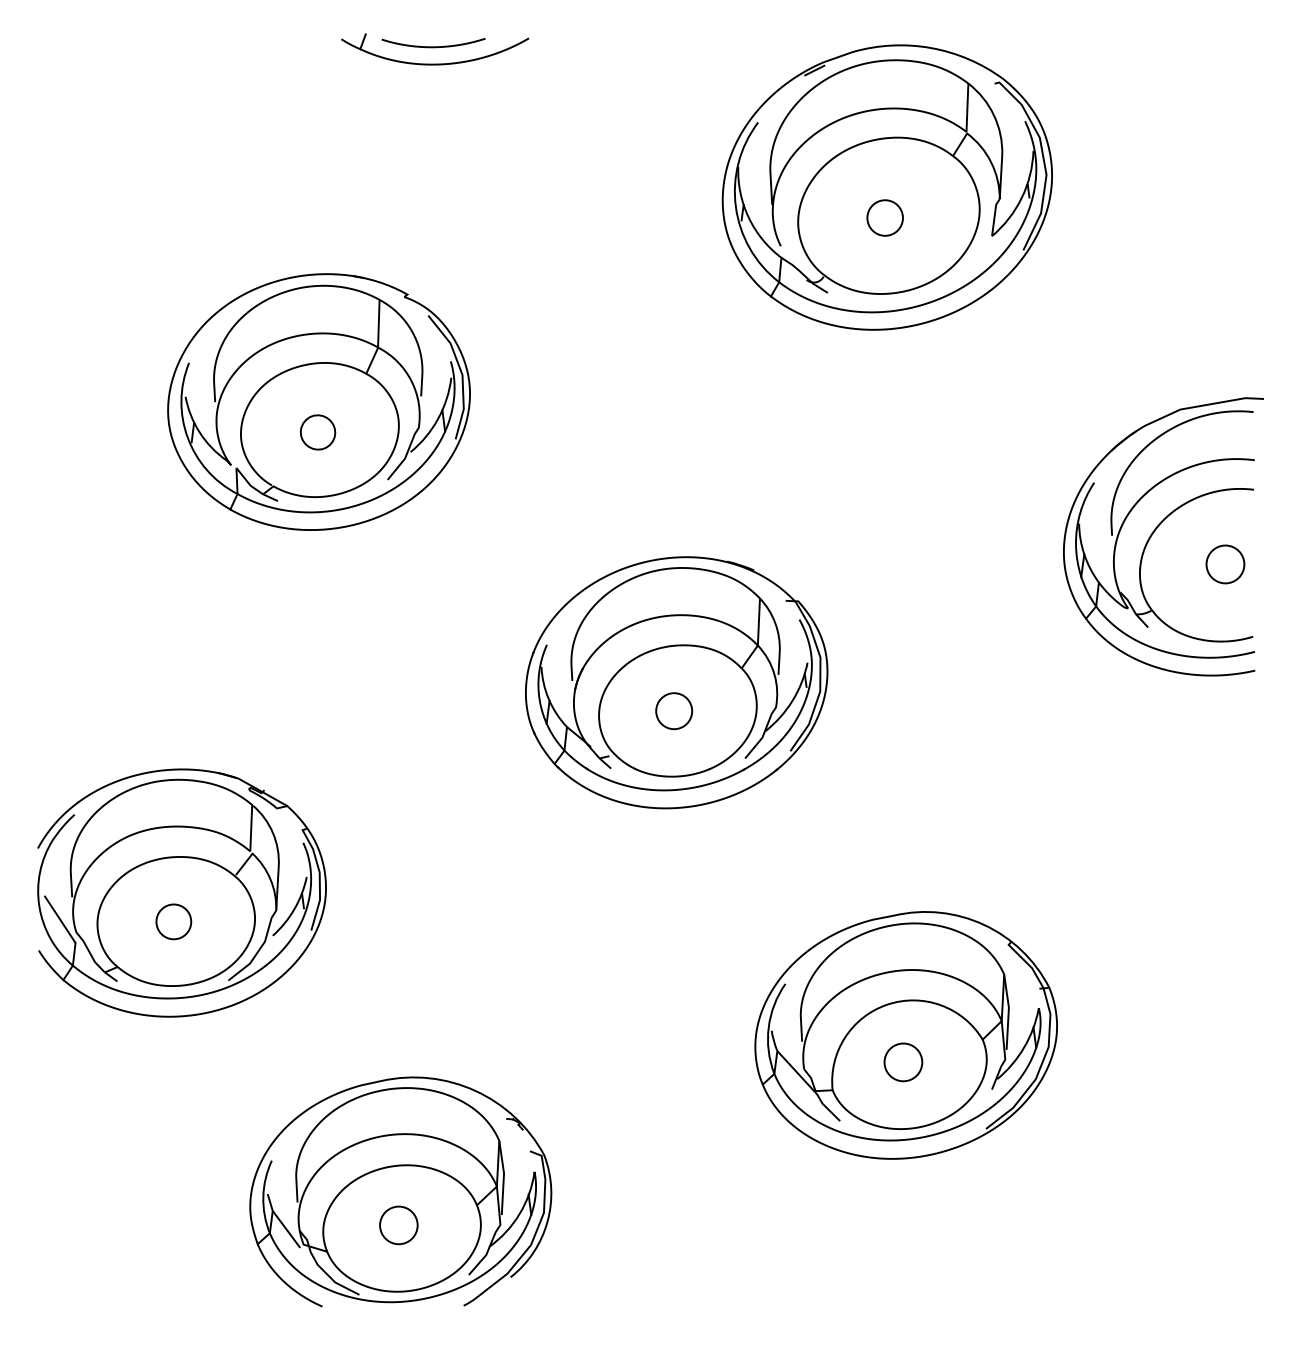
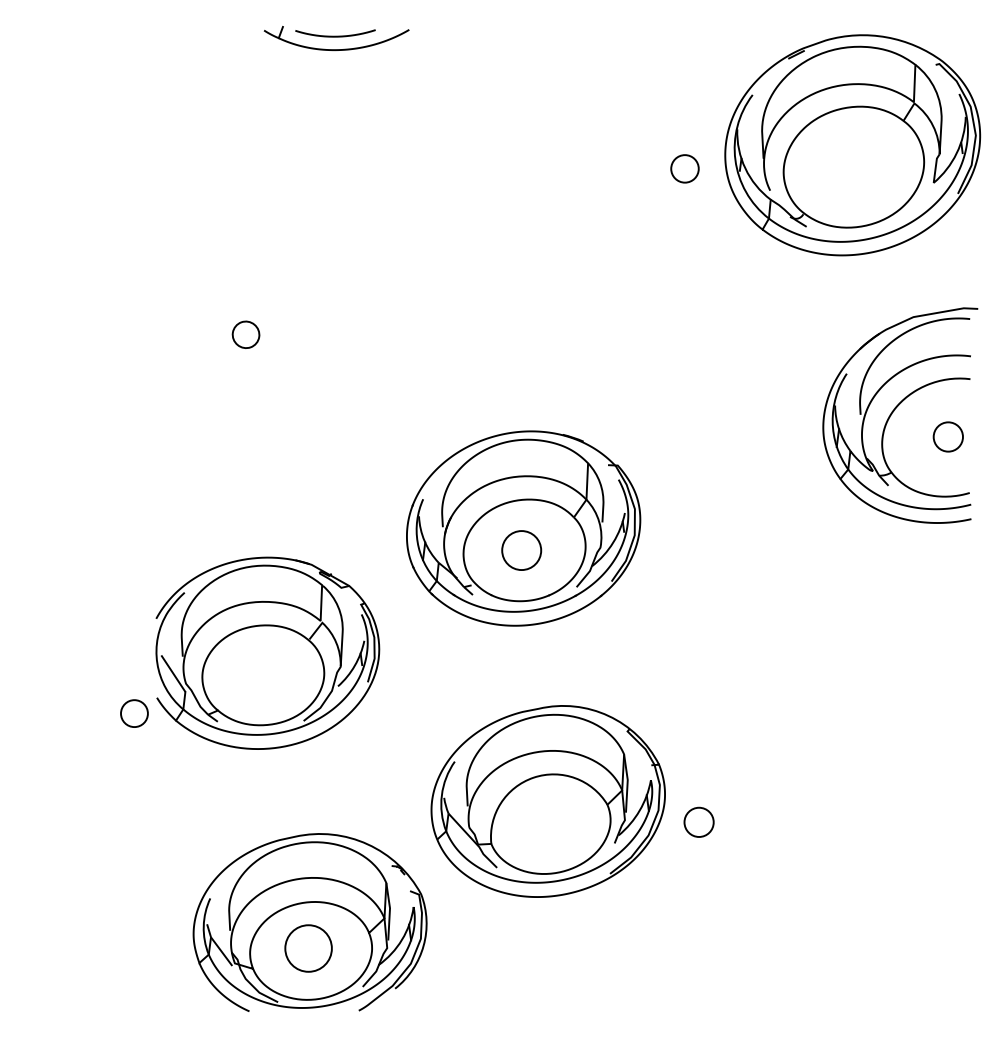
part: (887, 187) -> (852, 145), moved
part: (318, 402) -> (246, 311), removed
circle: (673, 711) -> (521, 550), size x1.4
part: (181, 892) -> (267, 652), moved
part: (905, 1035) -> (547, 801), moved
circle: (398, 1225) -> (308, 948), size x1.6

